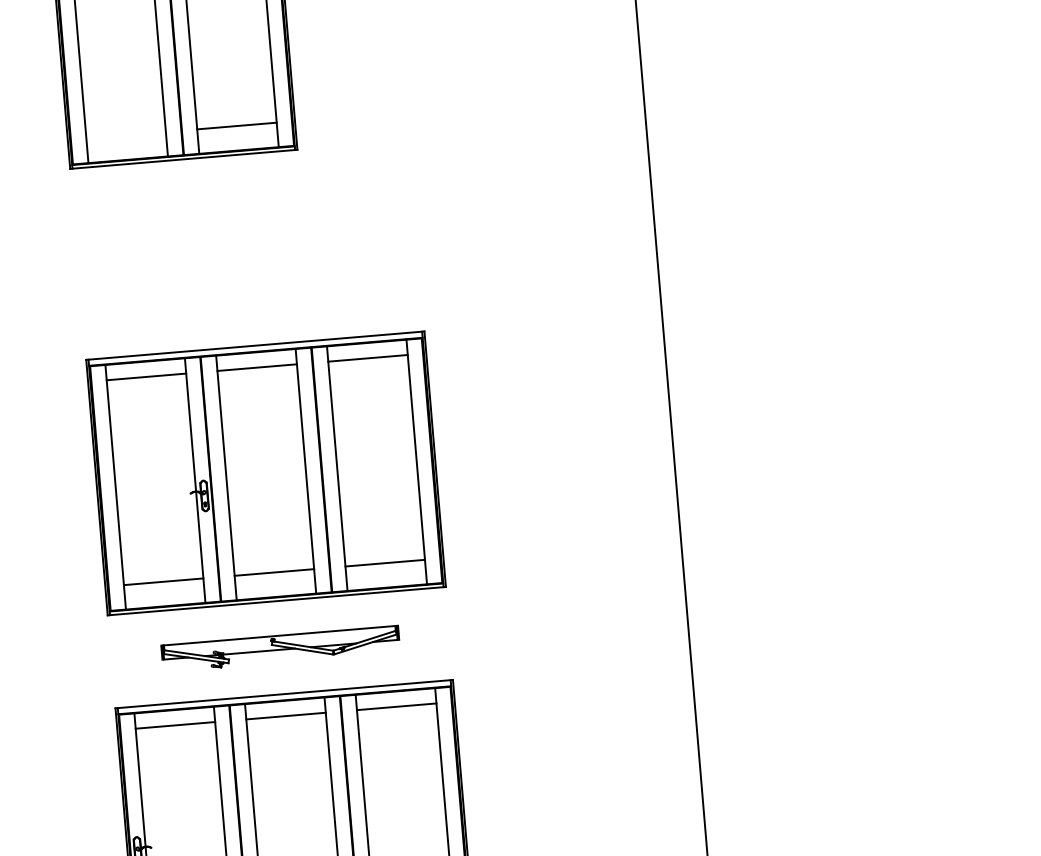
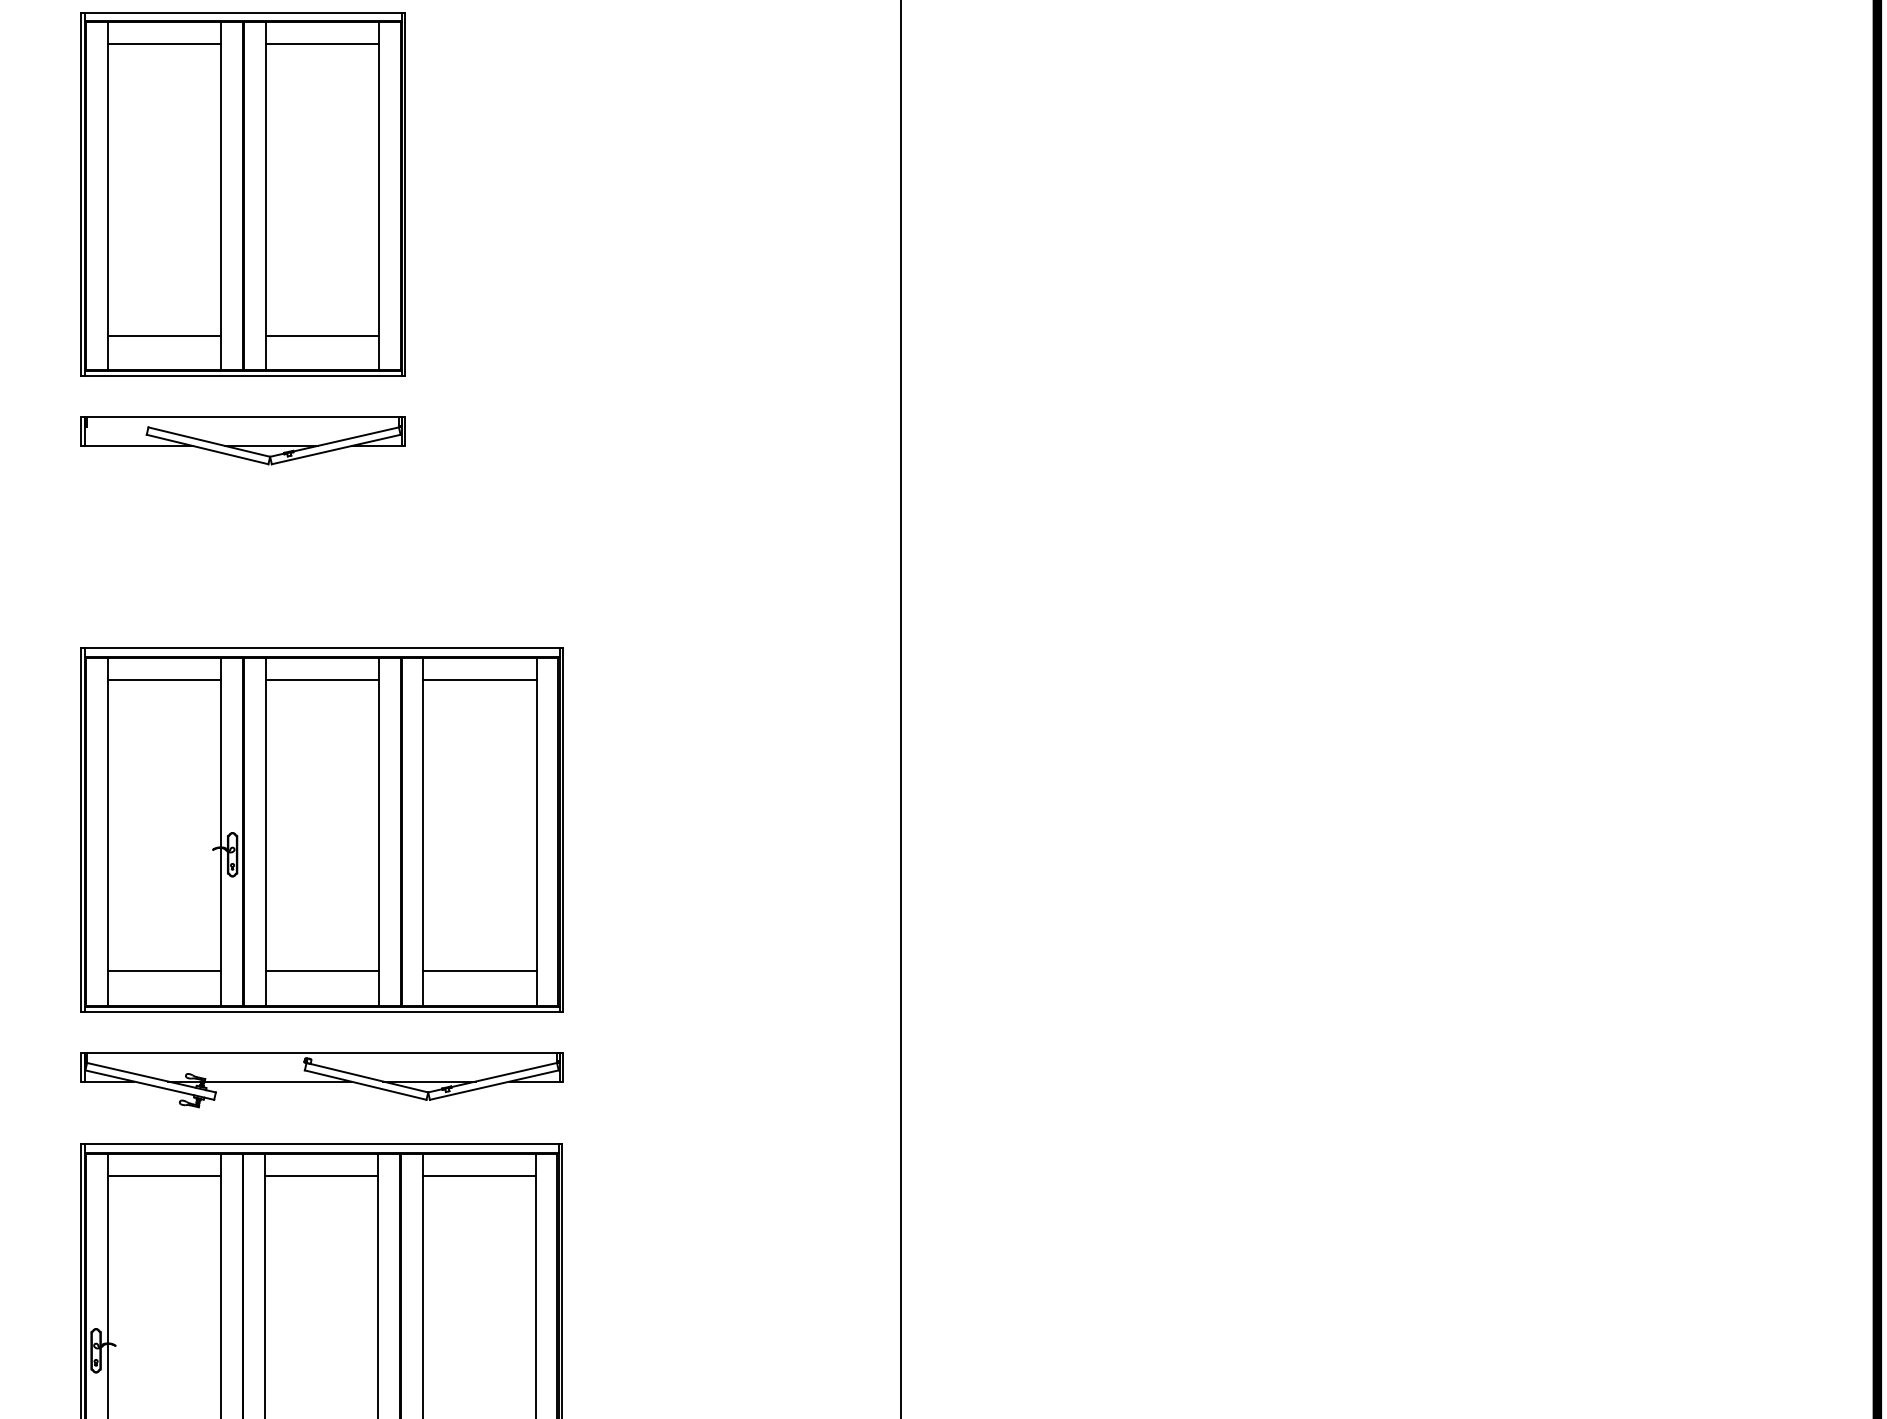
line: (126, 135) -> (164, 335), added
part: (187, 204) -> (242, 440), added
part: (280, 649) -> (321, 1080), size x1.43

